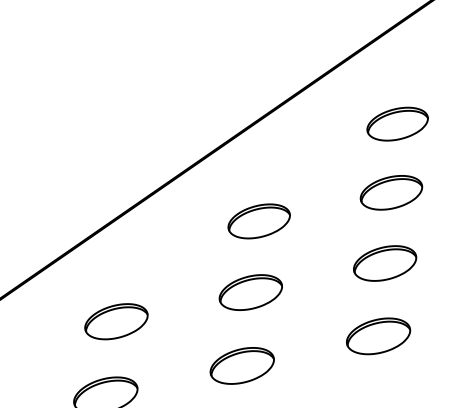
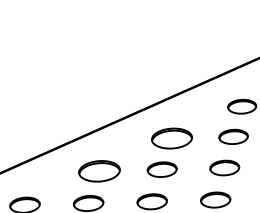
part: (258, 221) -> (171, 138), size x1.4
part: (116, 322) -> (99, 171), size x1.4

